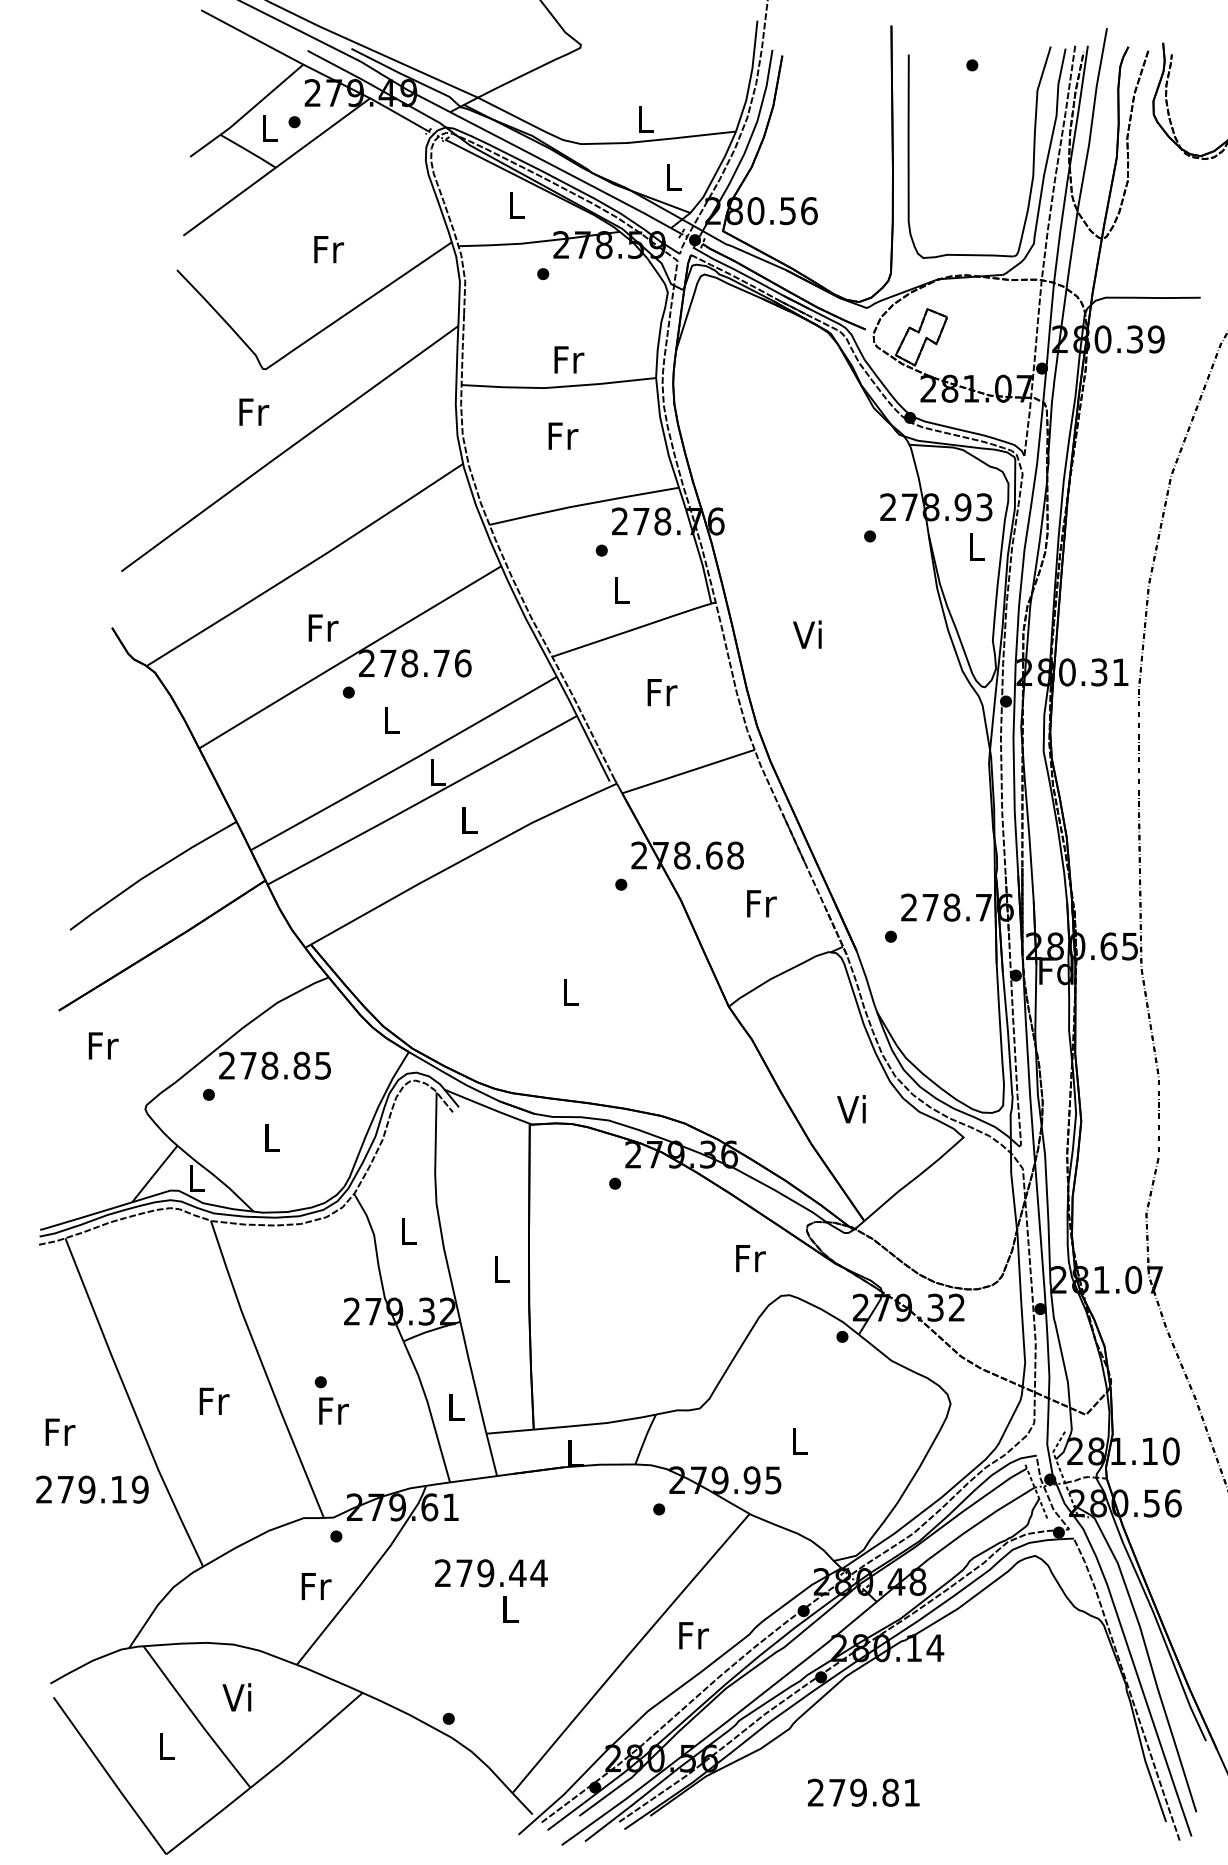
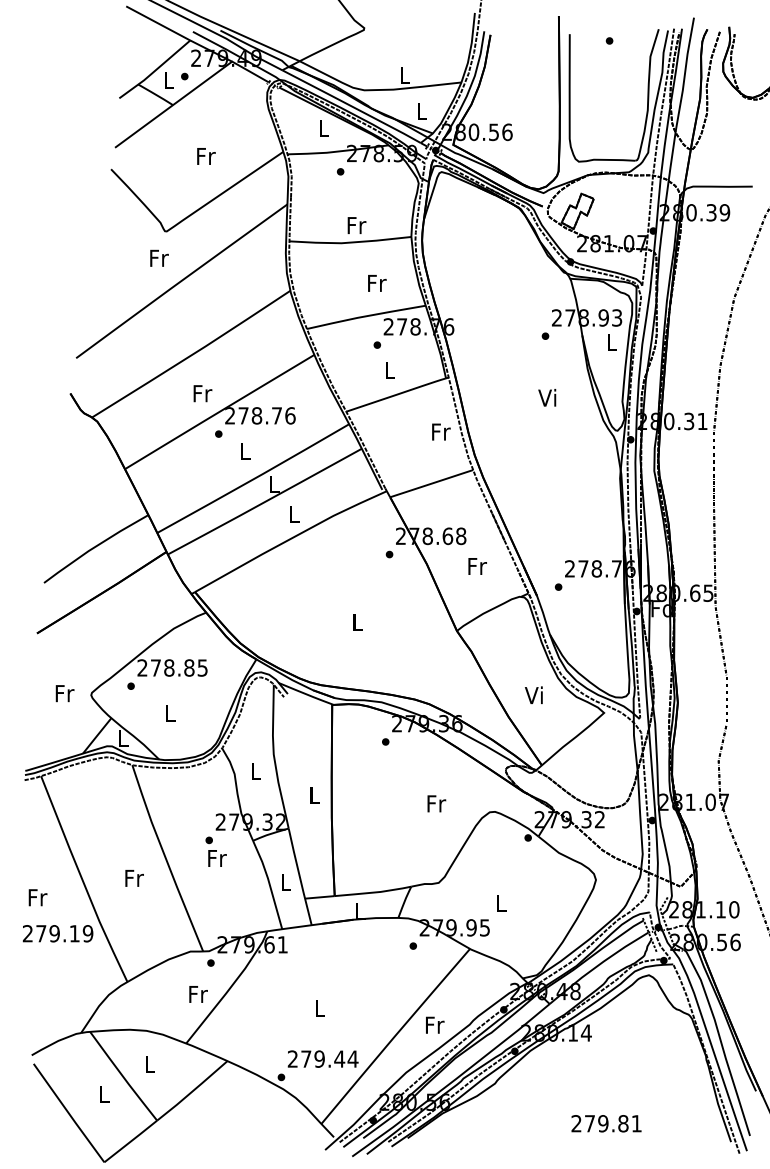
text: (563, 436) -> (377, 283), moved
text: (807, 634) -> (547, 397), moved
text: (662, 691) -> (441, 431), moved
text: (102, 1045) -> (64, 693), moved
text: (750, 1257) -> (436, 803), moved
text: (330, 1399) -> (215, 851), moved
text: (490, 1572) -> (322, 1058), moved
text: (236, 1696) -> (148, 1063), Vi -> L
text: (863, 1792) -> (606, 1123), moved

